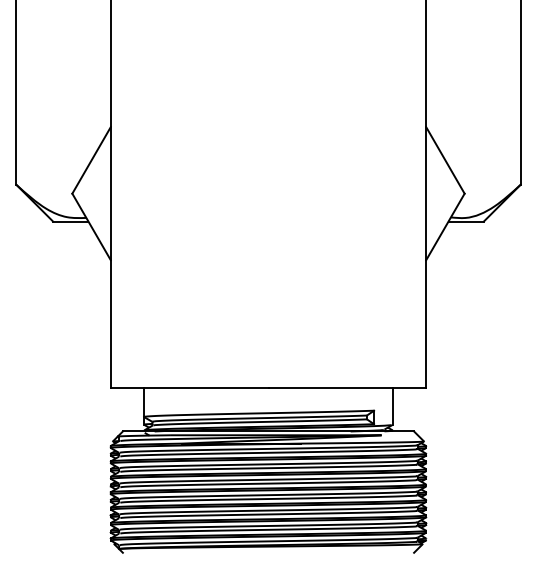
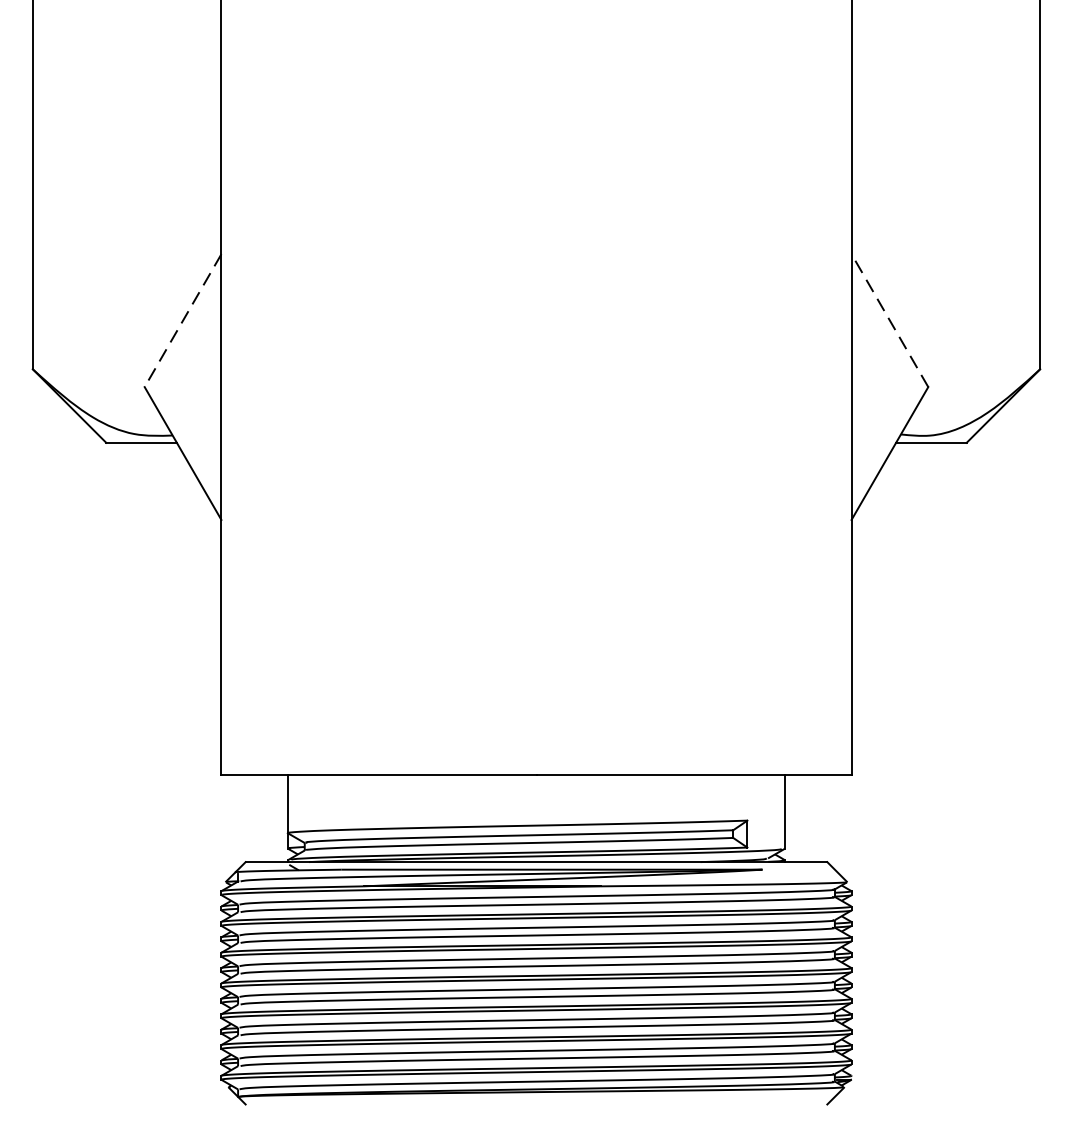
line: (445, 159) -> (890, 318), solid -> dashed
line: (91, 160) -> (182, 320), solid -> dashed

